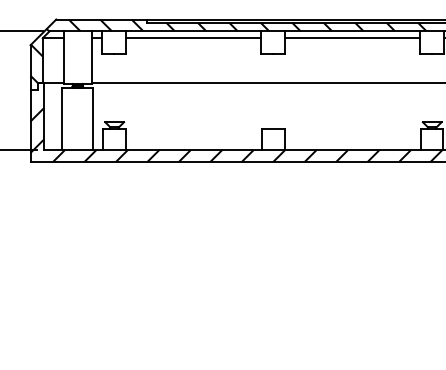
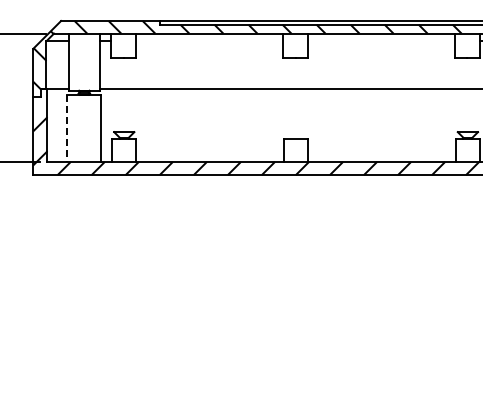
line: (193, 38) -> (209, 41), removed
line: (352, 38) -> (381, 41), removed
line: (62, 118) -> (67, 128), solid -> dashed

